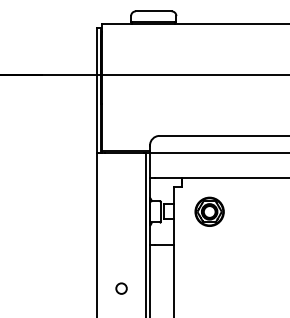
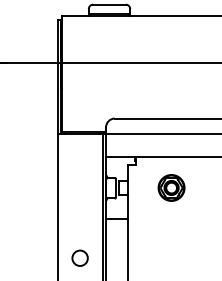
part: (209, 211) -> (171, 187), moved
circle: (121, 288) -> (80, 258), size x1.6

